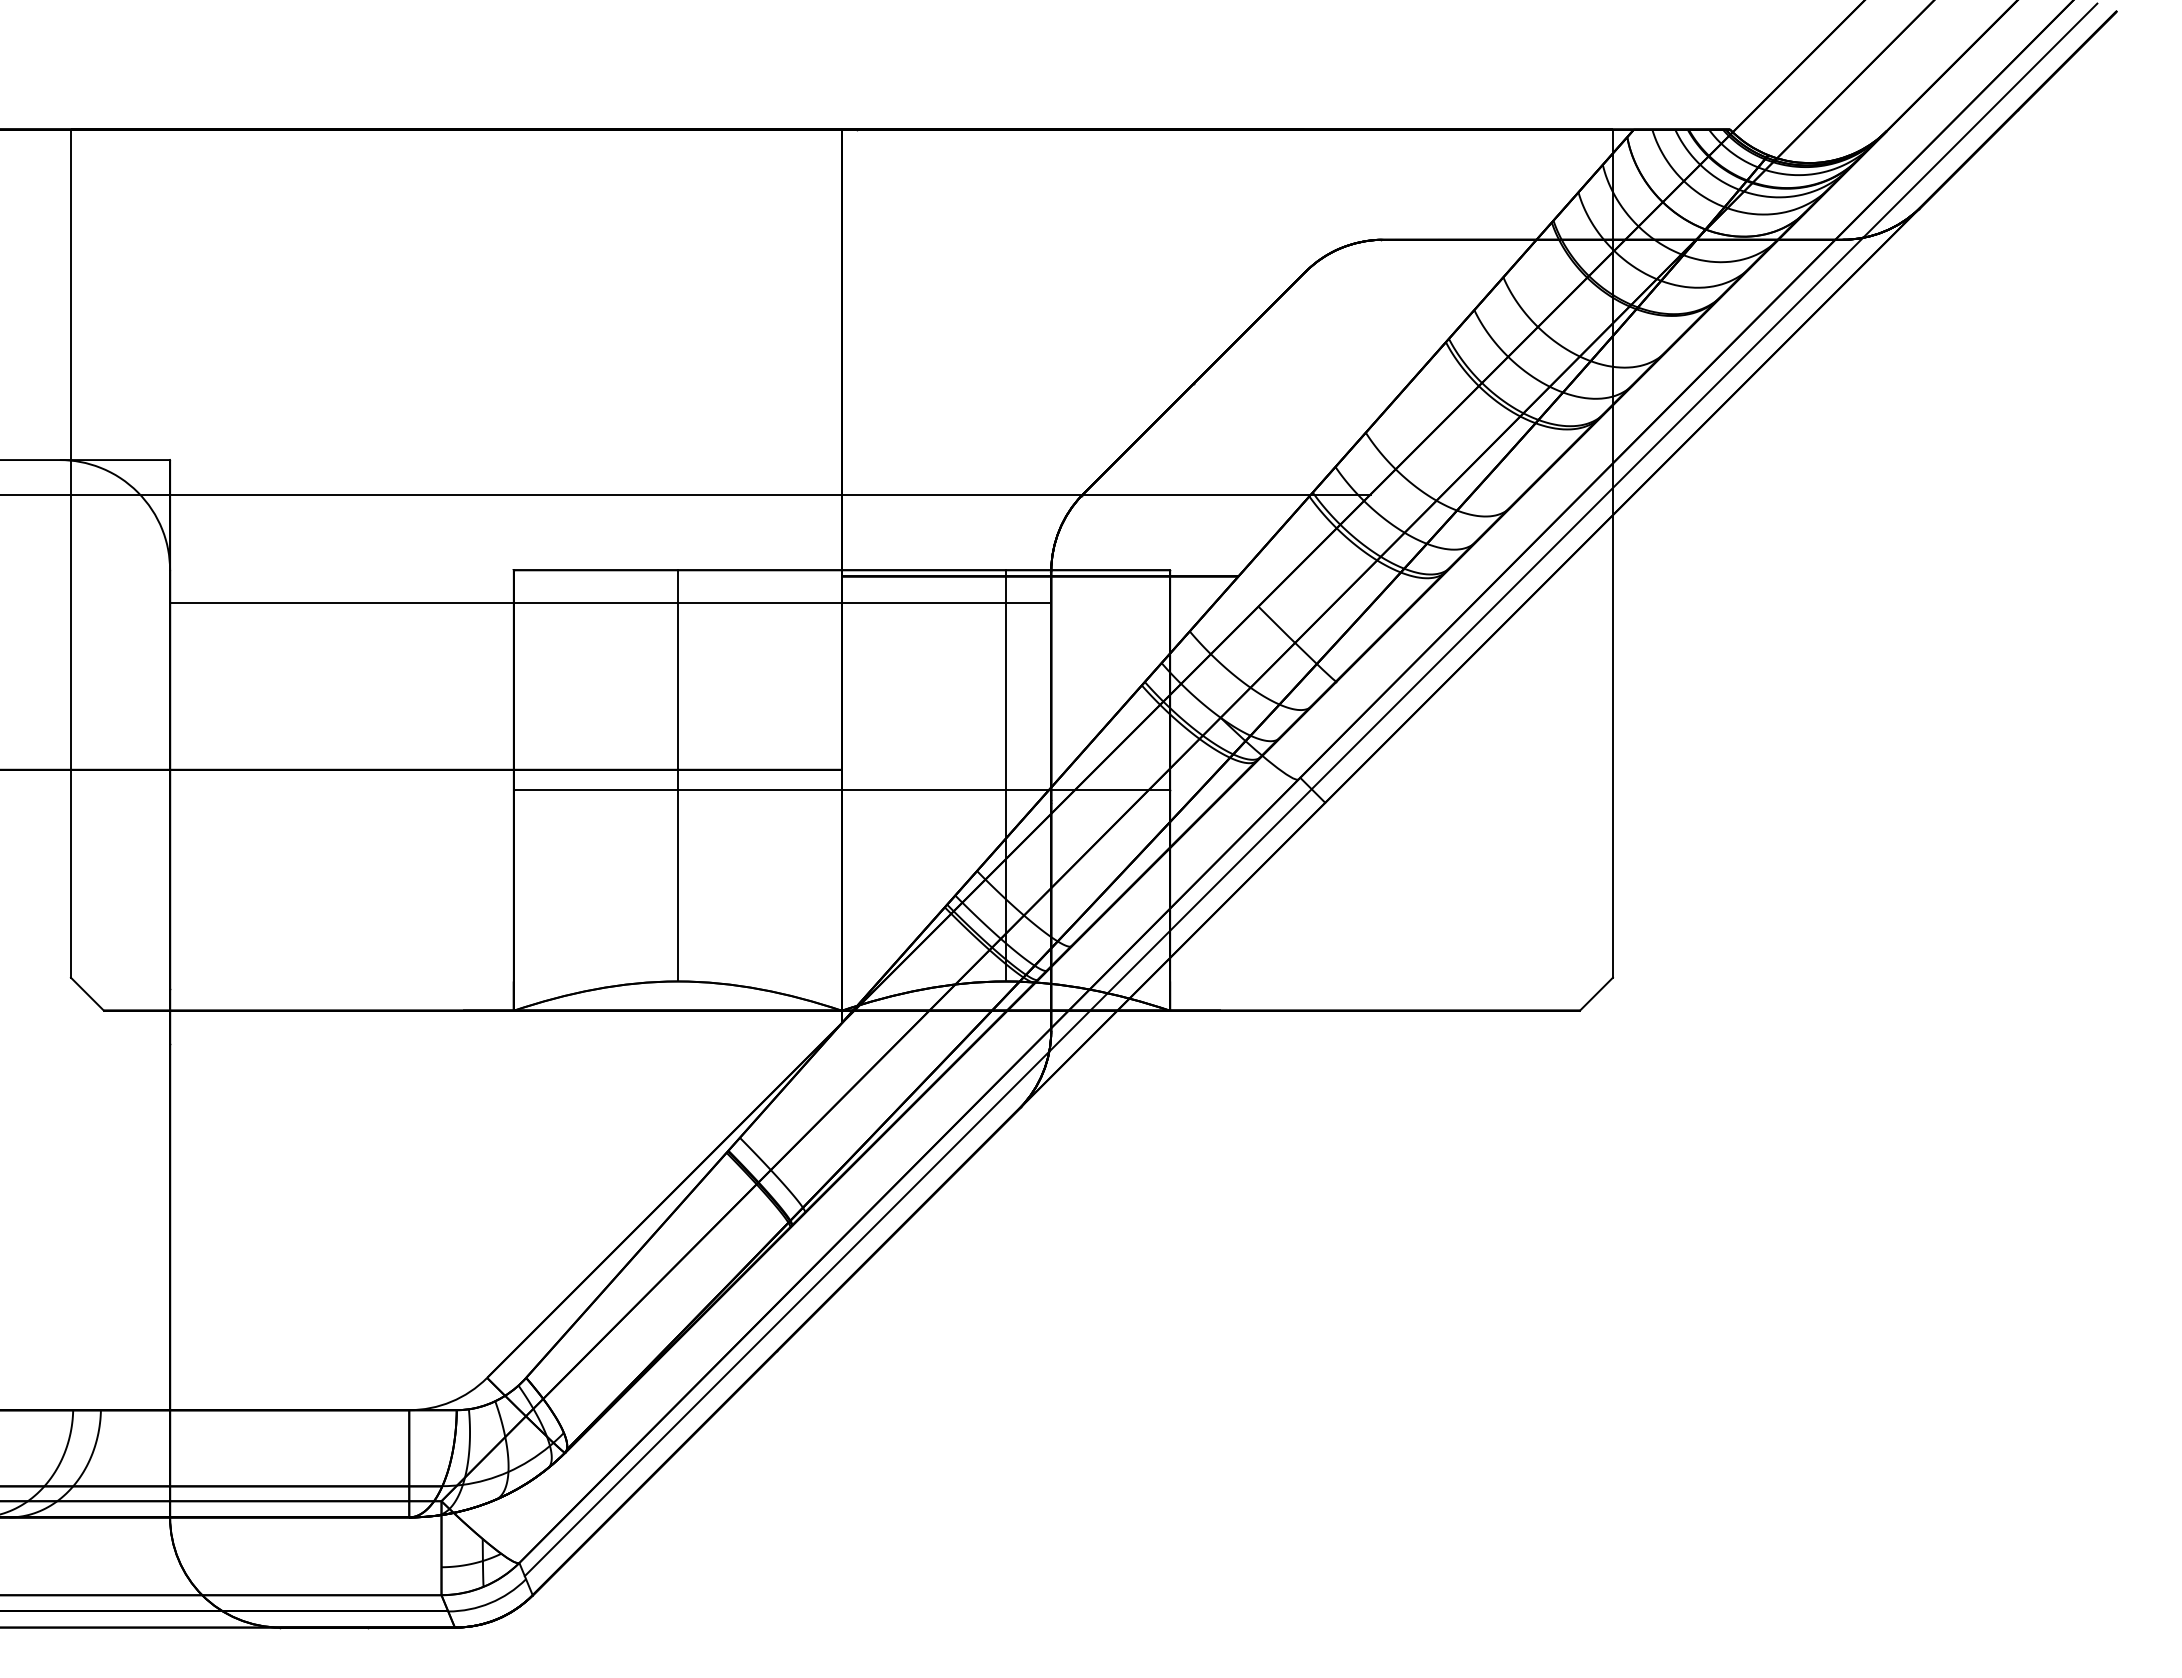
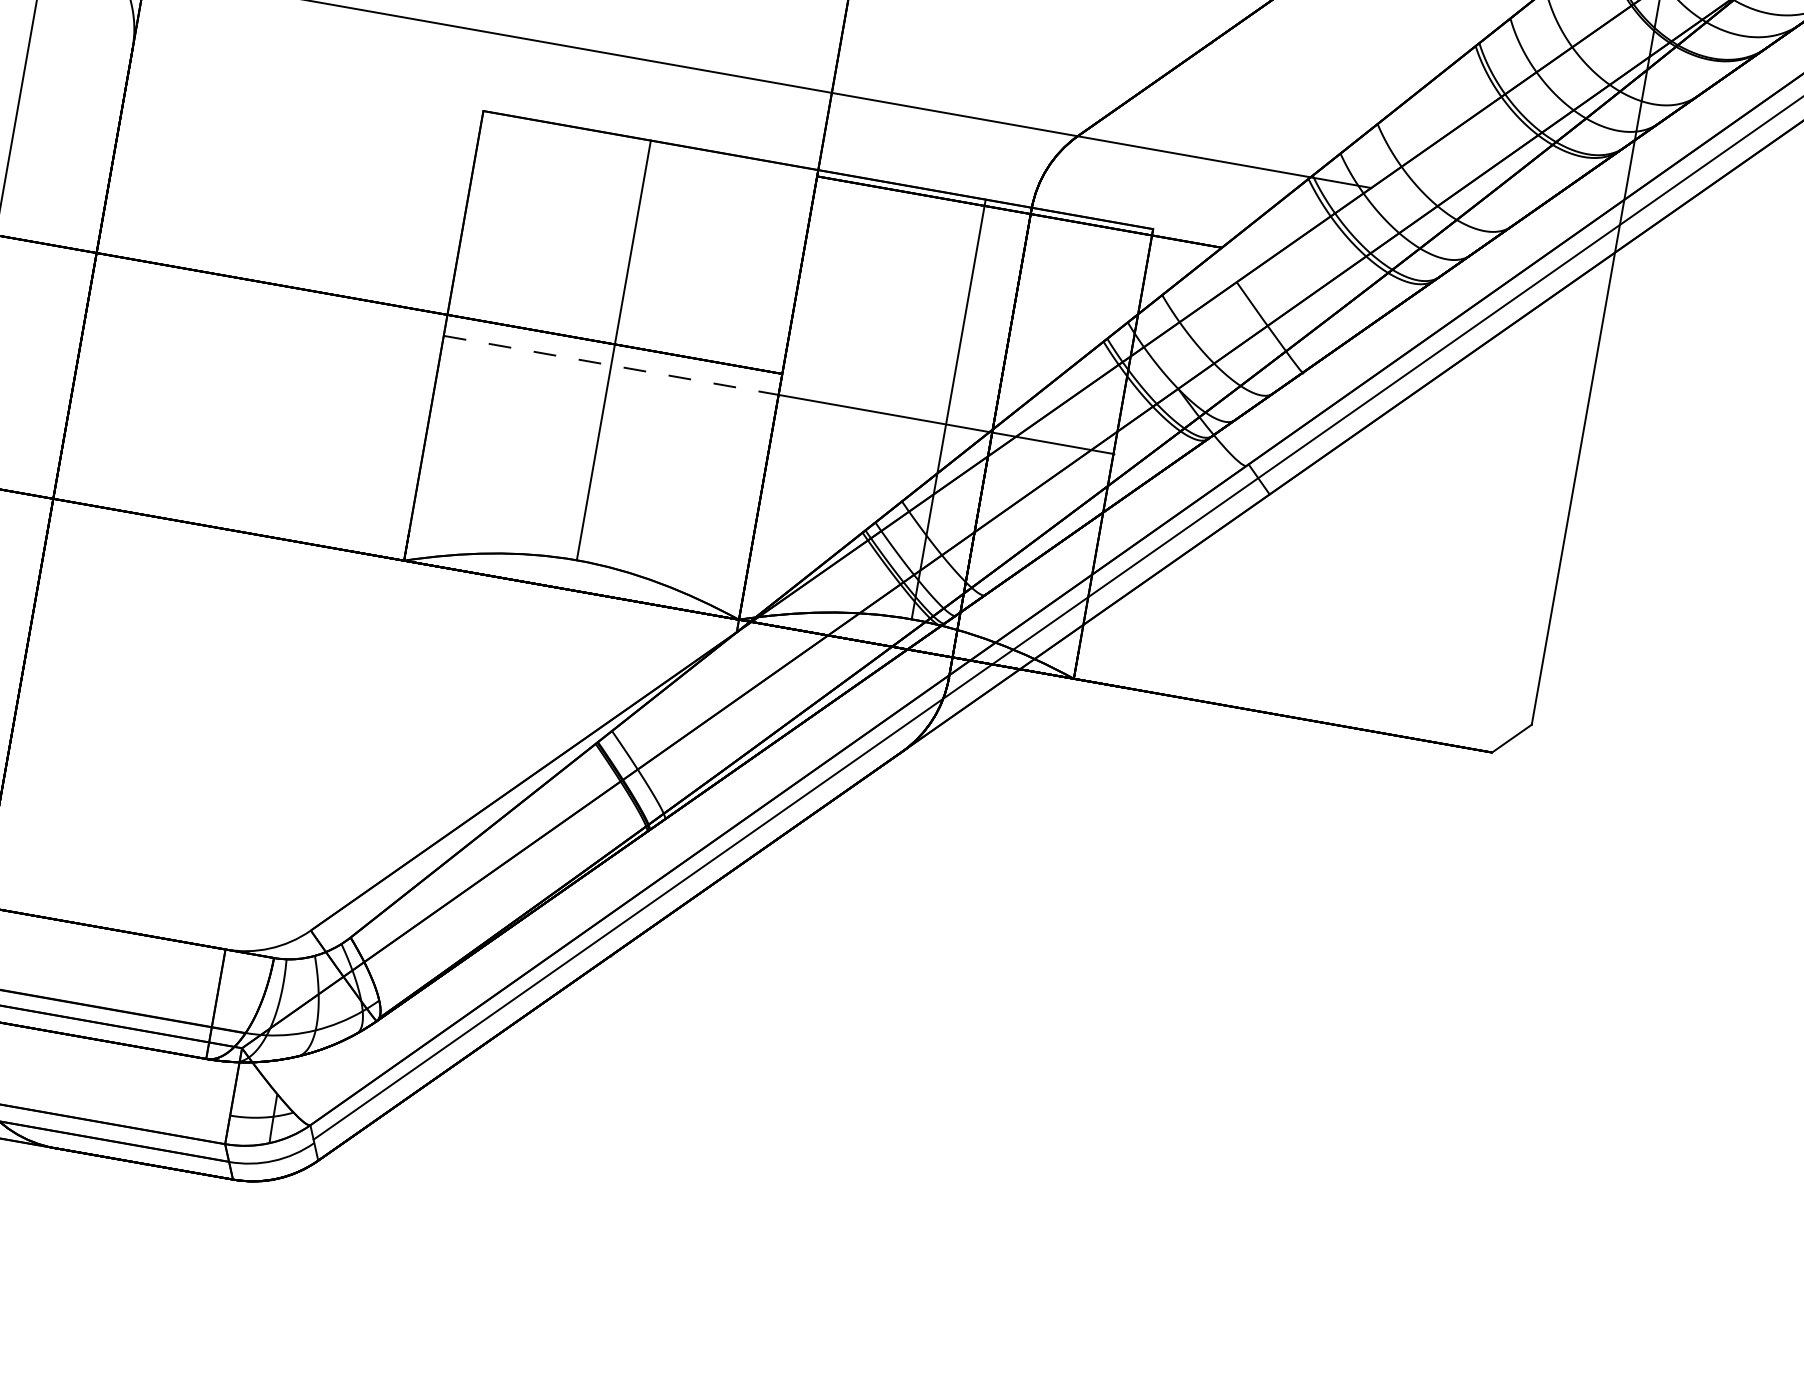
line: (610, 603) -> (576, 162), removed
line: (678, 790) -> (611, 365), solid -> dashed

